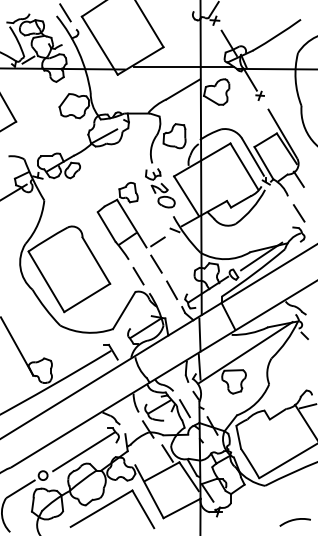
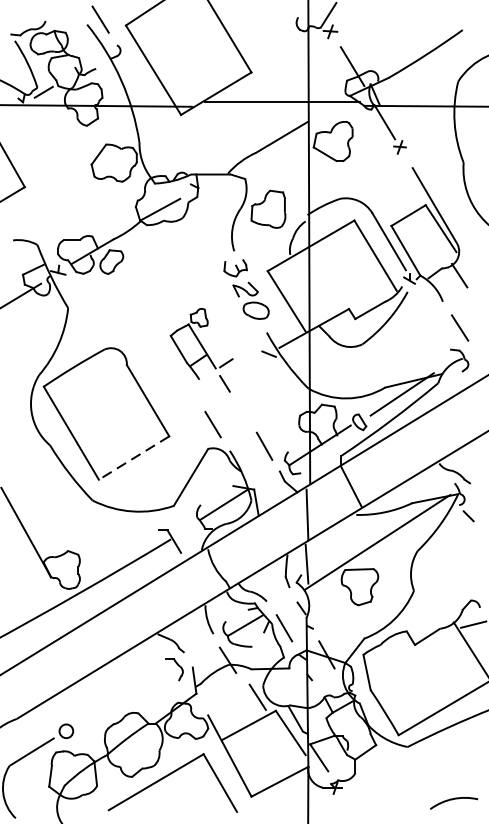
part: (130, 227) -> (200, 349), size x0.6
line: (87, 297) -> (134, 457), solid -> dashed
line: (83, 451) -> (128, 694), removed

